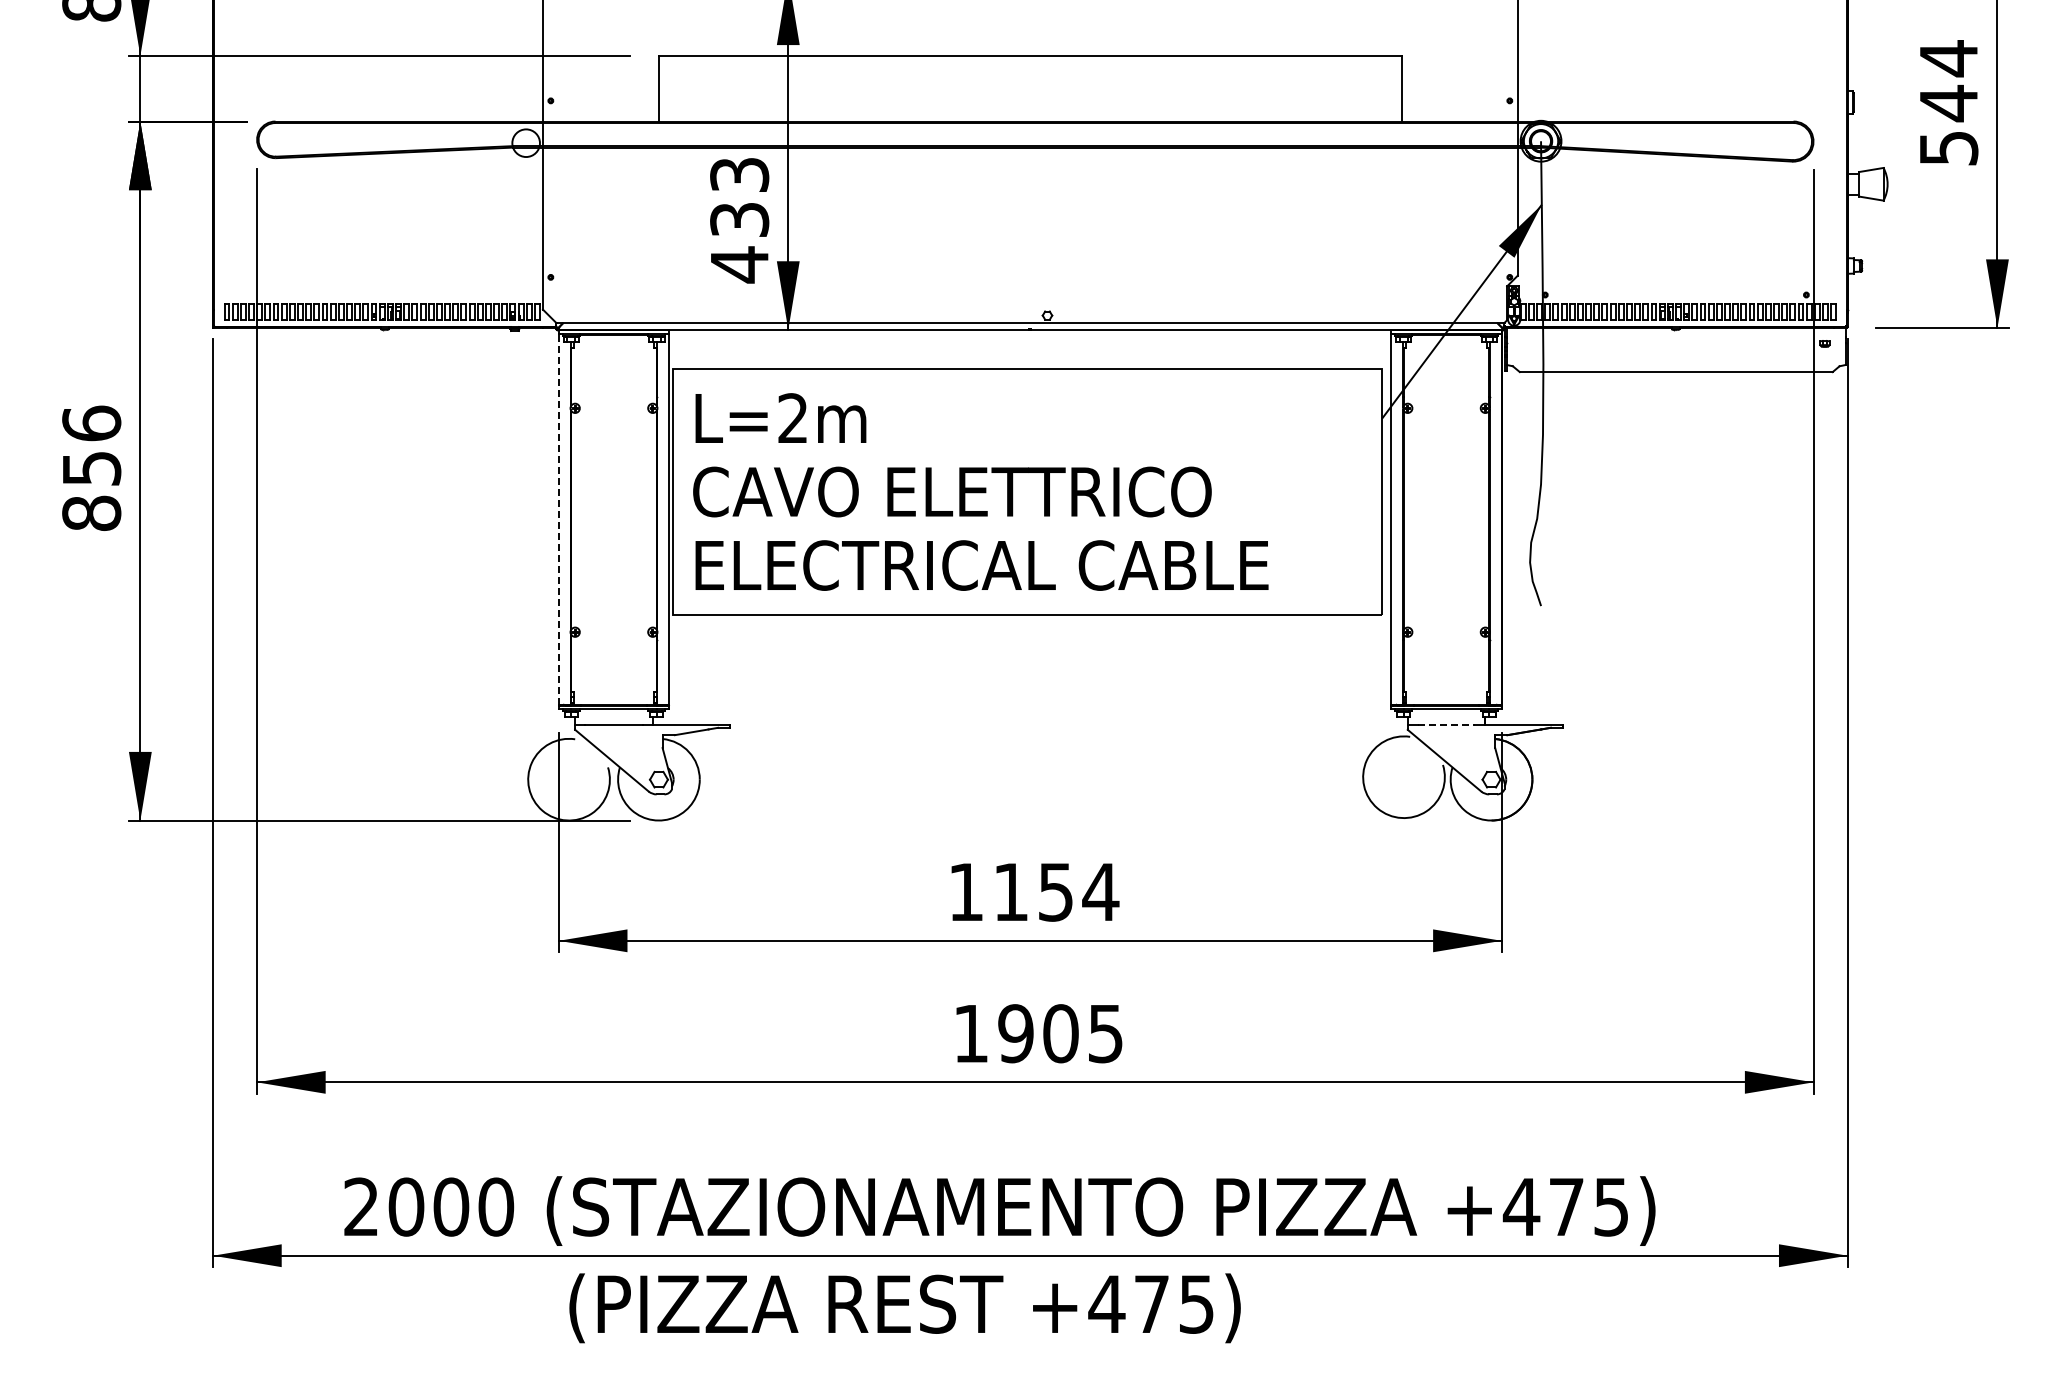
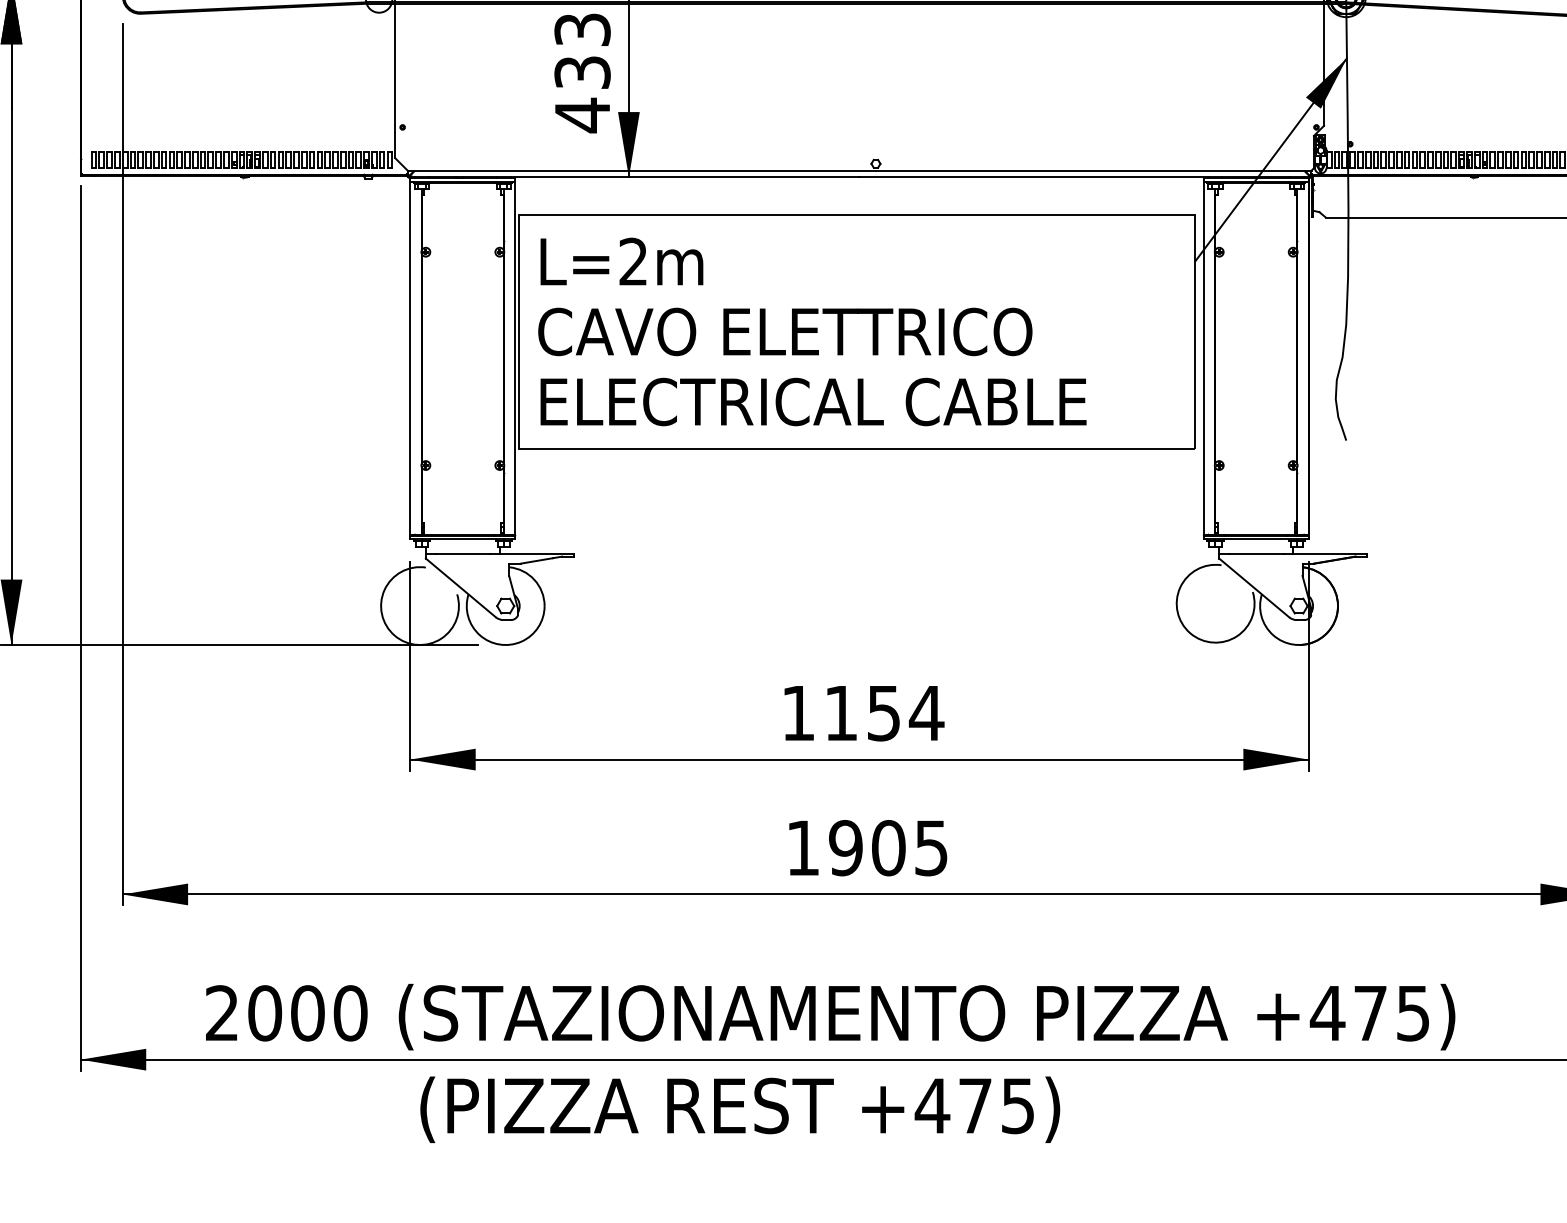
line: (558, 519) -> (409, 358), dashed -> solid
line: (1446, 725) -> (1256, 554), dashed -> solid

